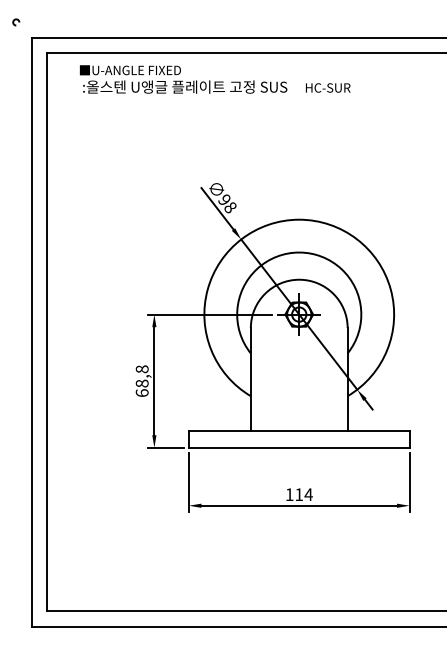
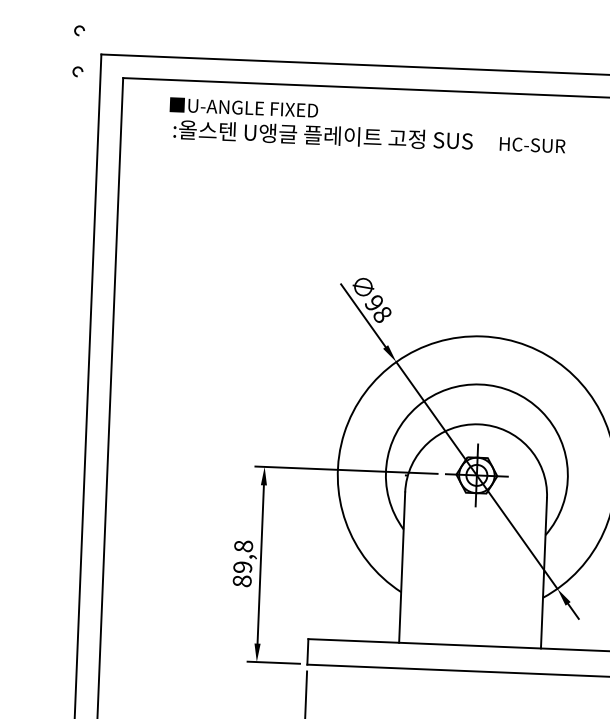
arc: (16, 48) -> (78, 69), added
text: (141, 387) -> (241, 572), 68,8 -> 89,8

